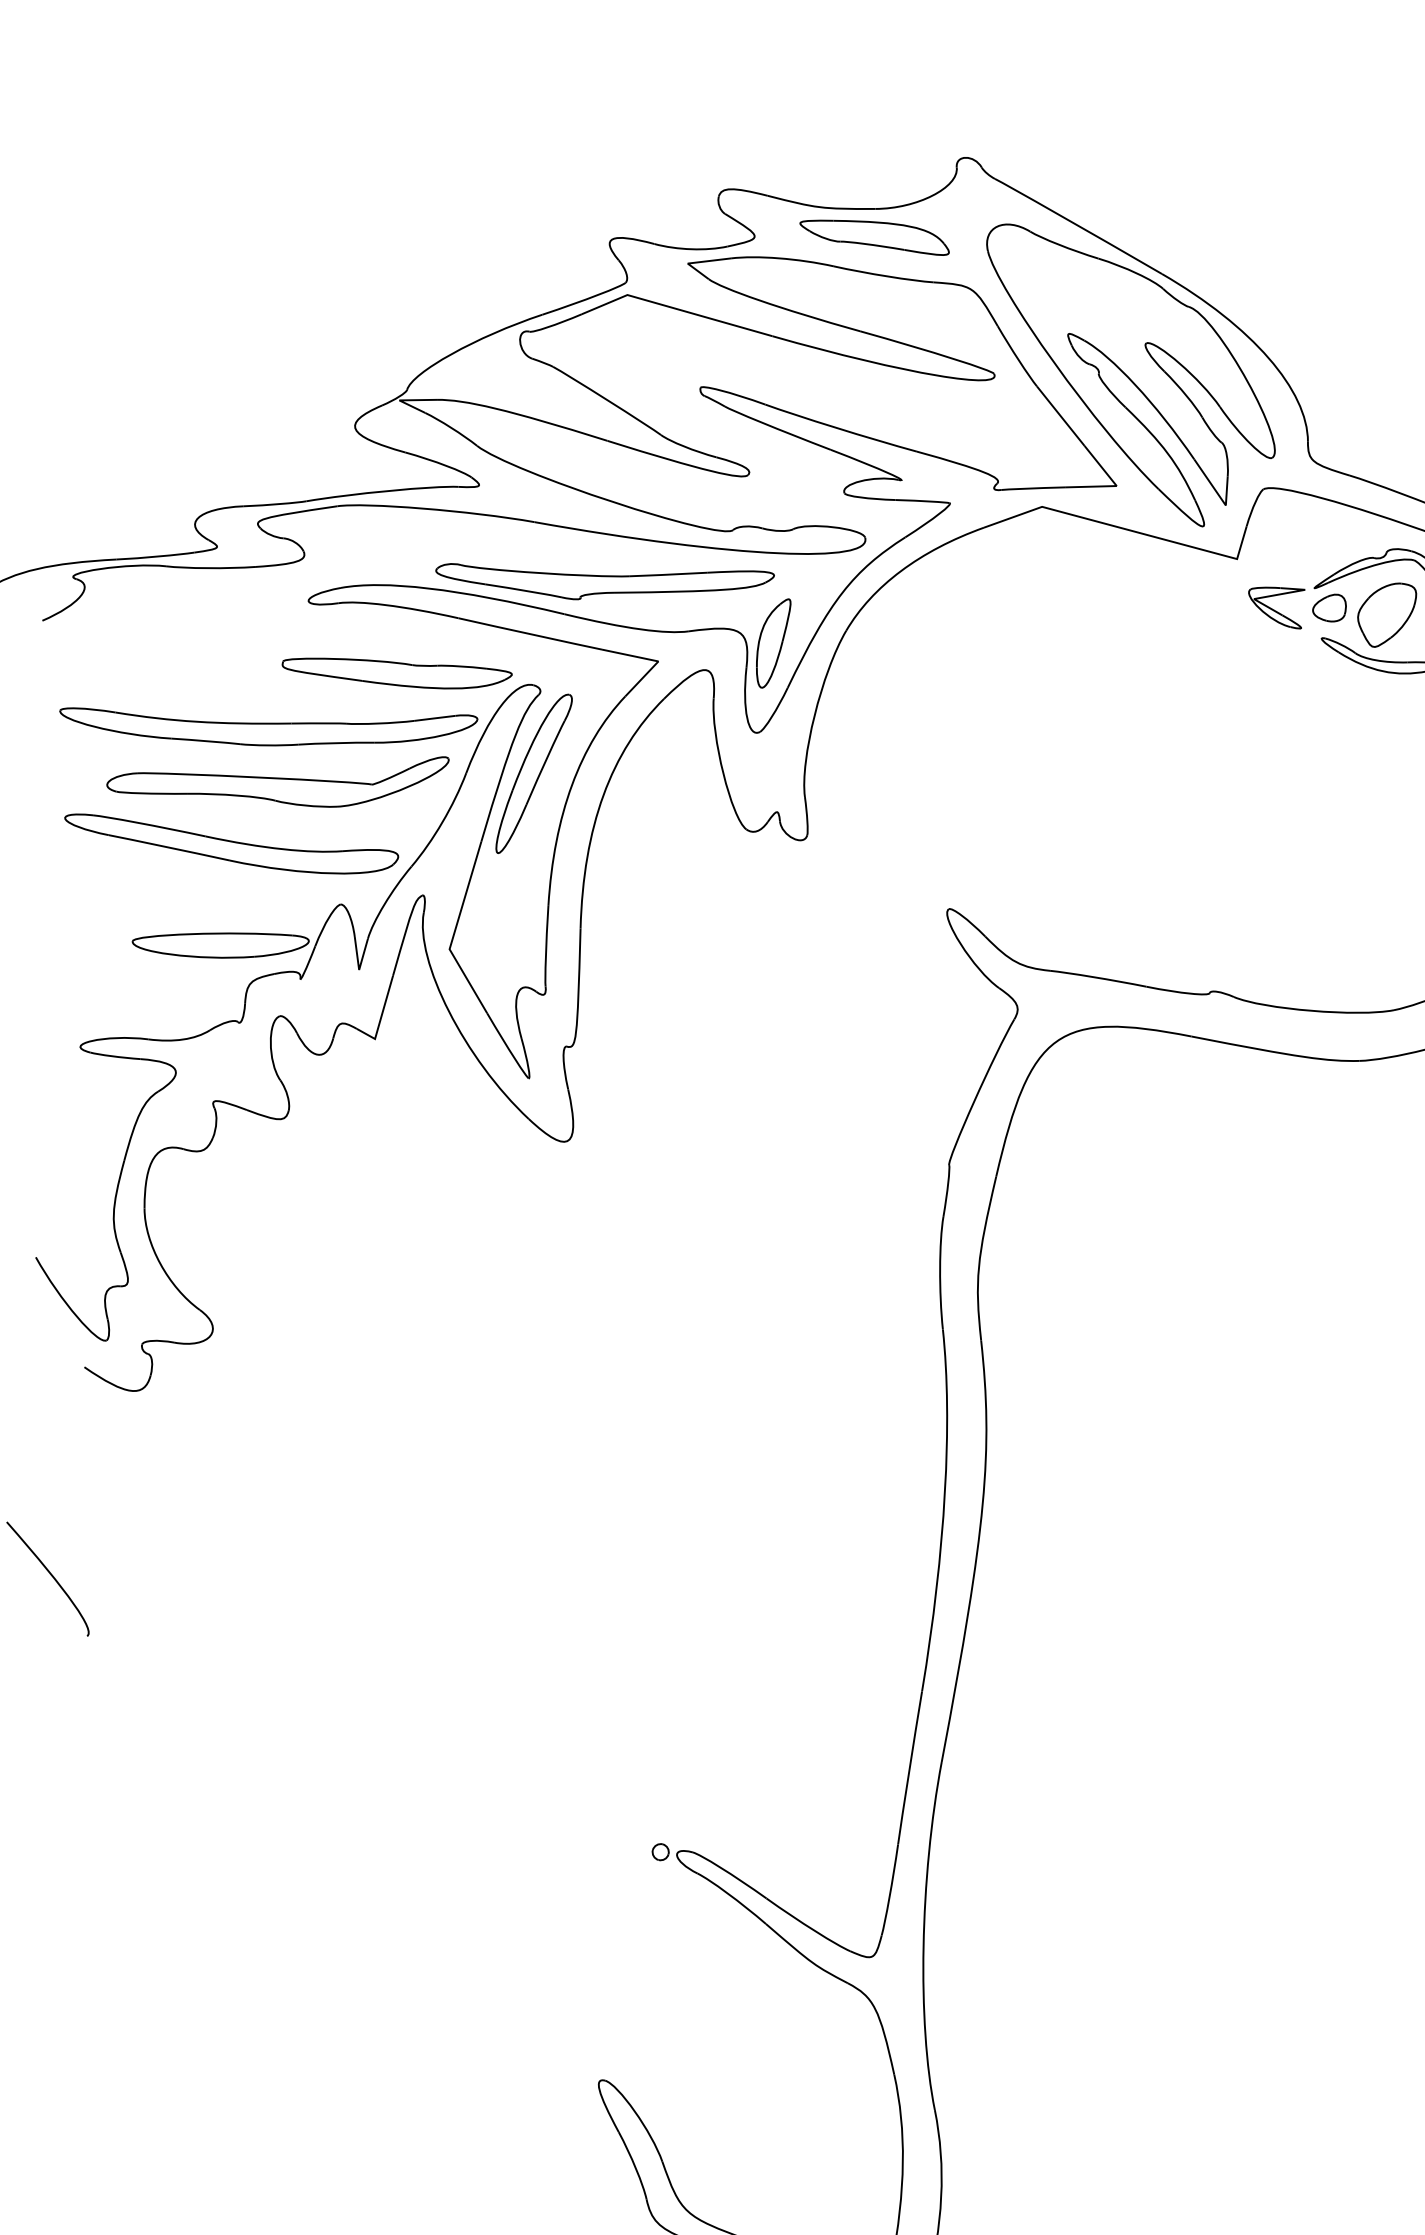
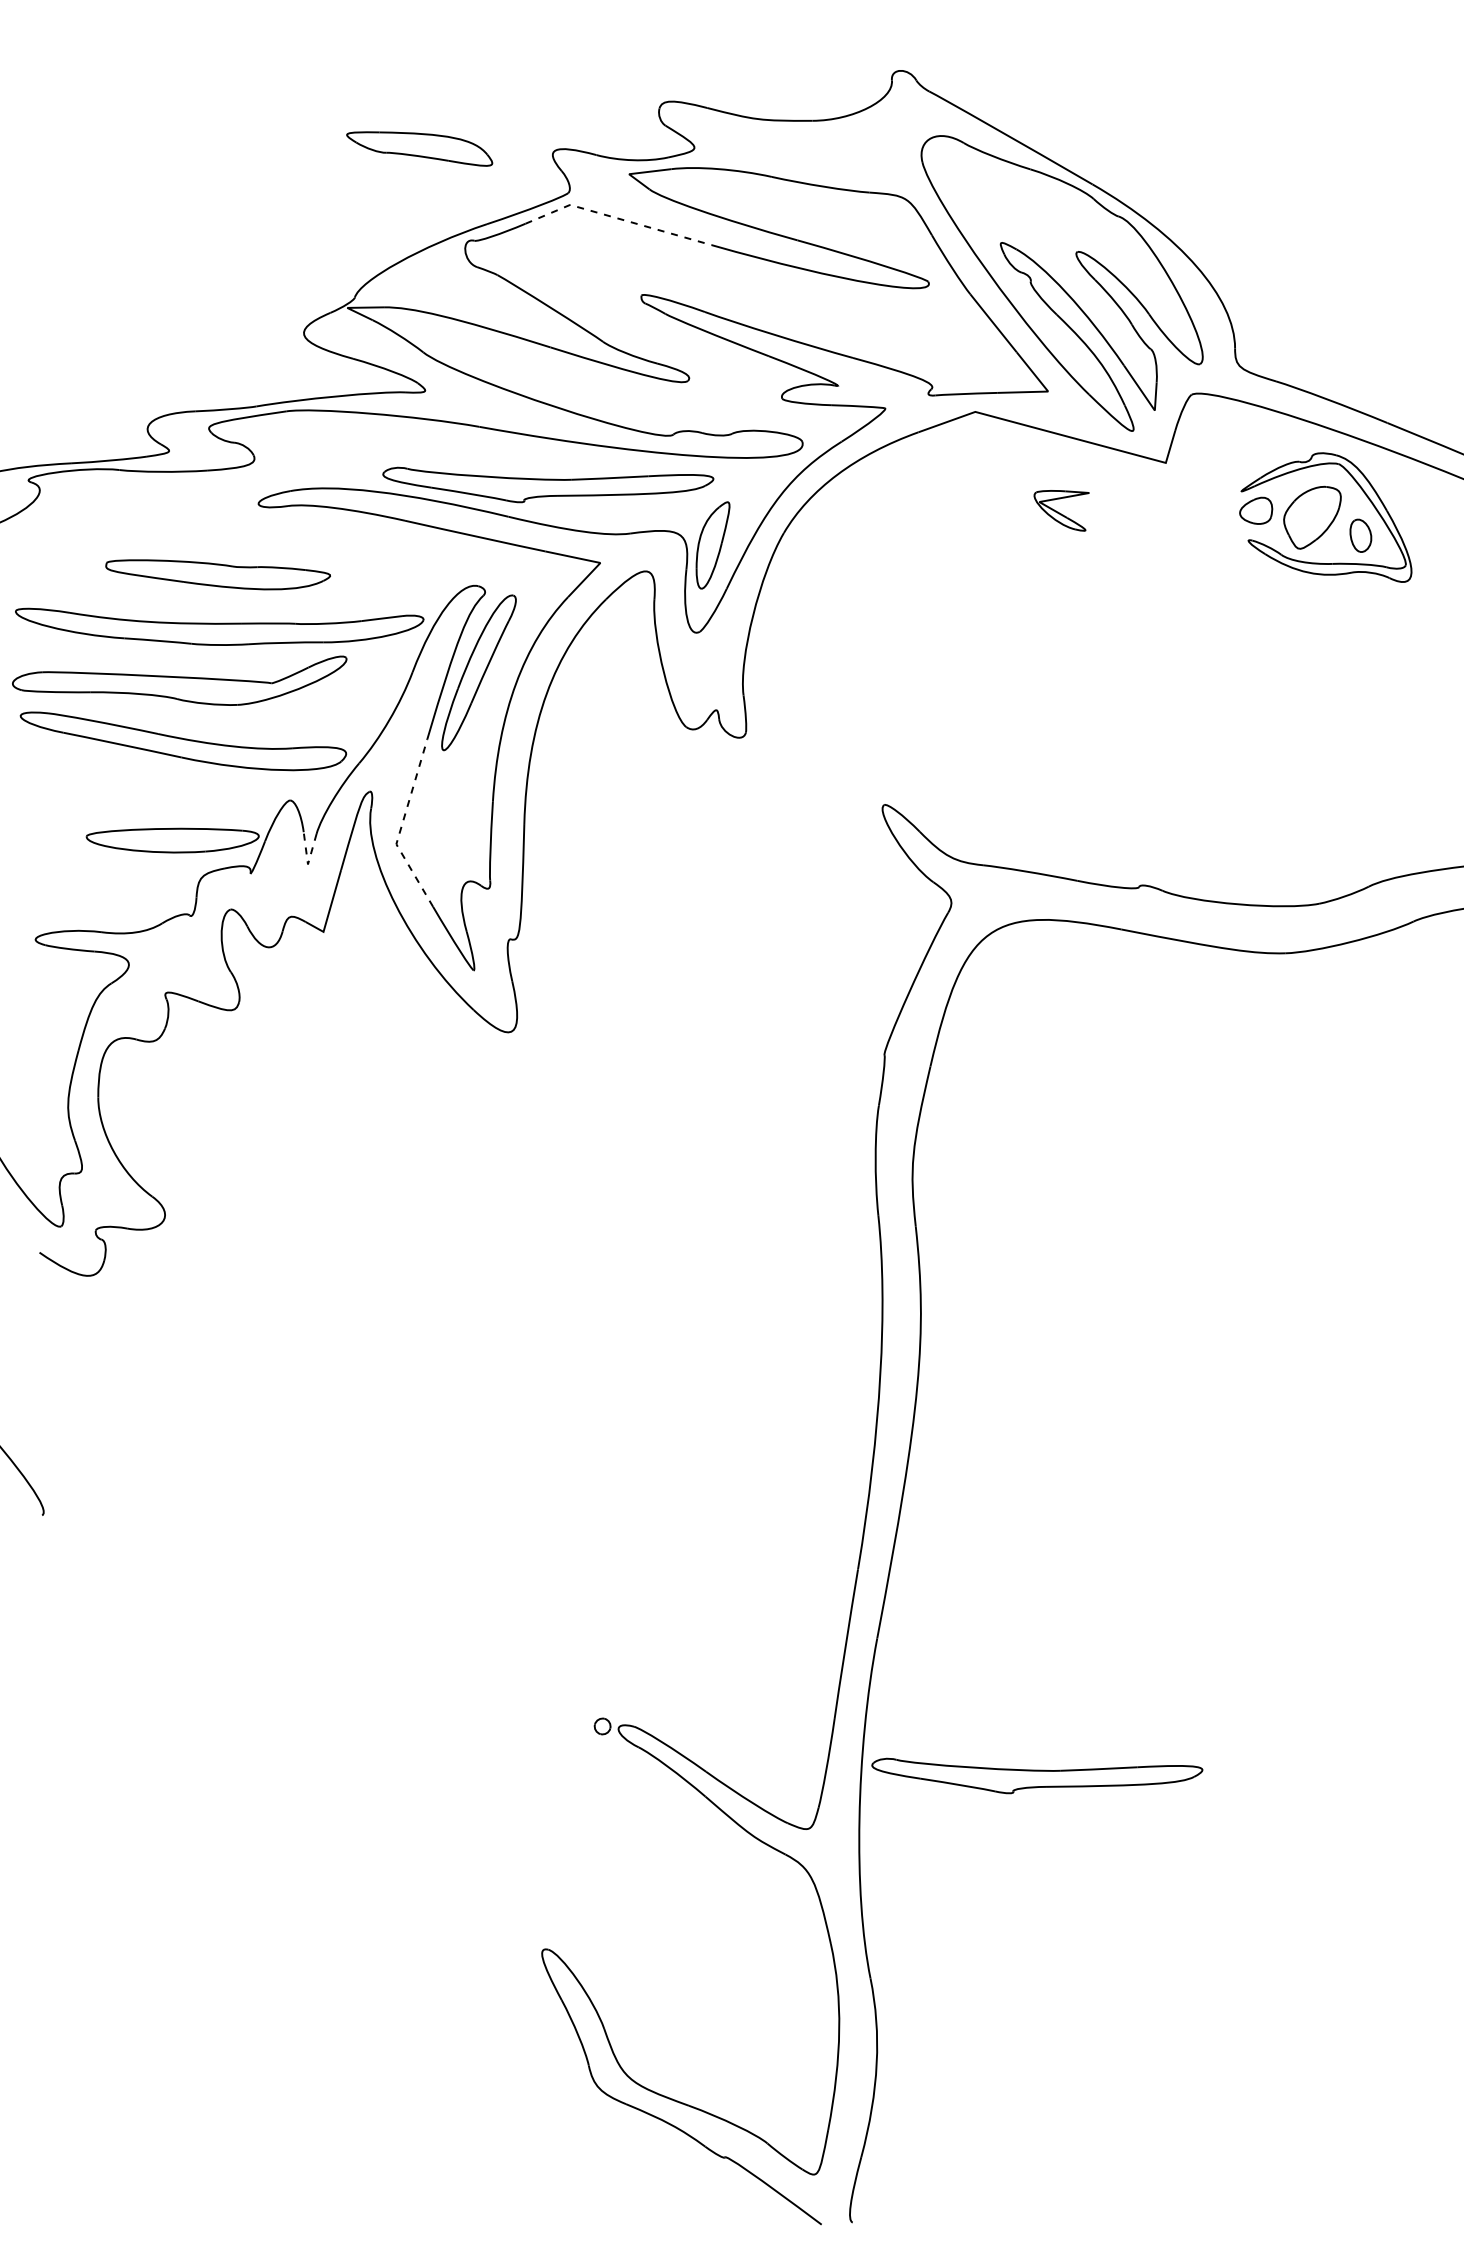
part: (874, 237) -> (419, 148), moved
line: (675, 308) -> (617, 218), solid -> dashed
part: (1276, 607) -> (1061, 510), moved
part: (396, 673) -> (217, 574), moved
part: (277, 781) -> (179, 680), moved
line: (454, 932) -> (401, 827), solid -> dashed
line: (358, 970) -> (307, 864), solid -> dashed
part: (1105, 1902) -> (1037, 1775), added

